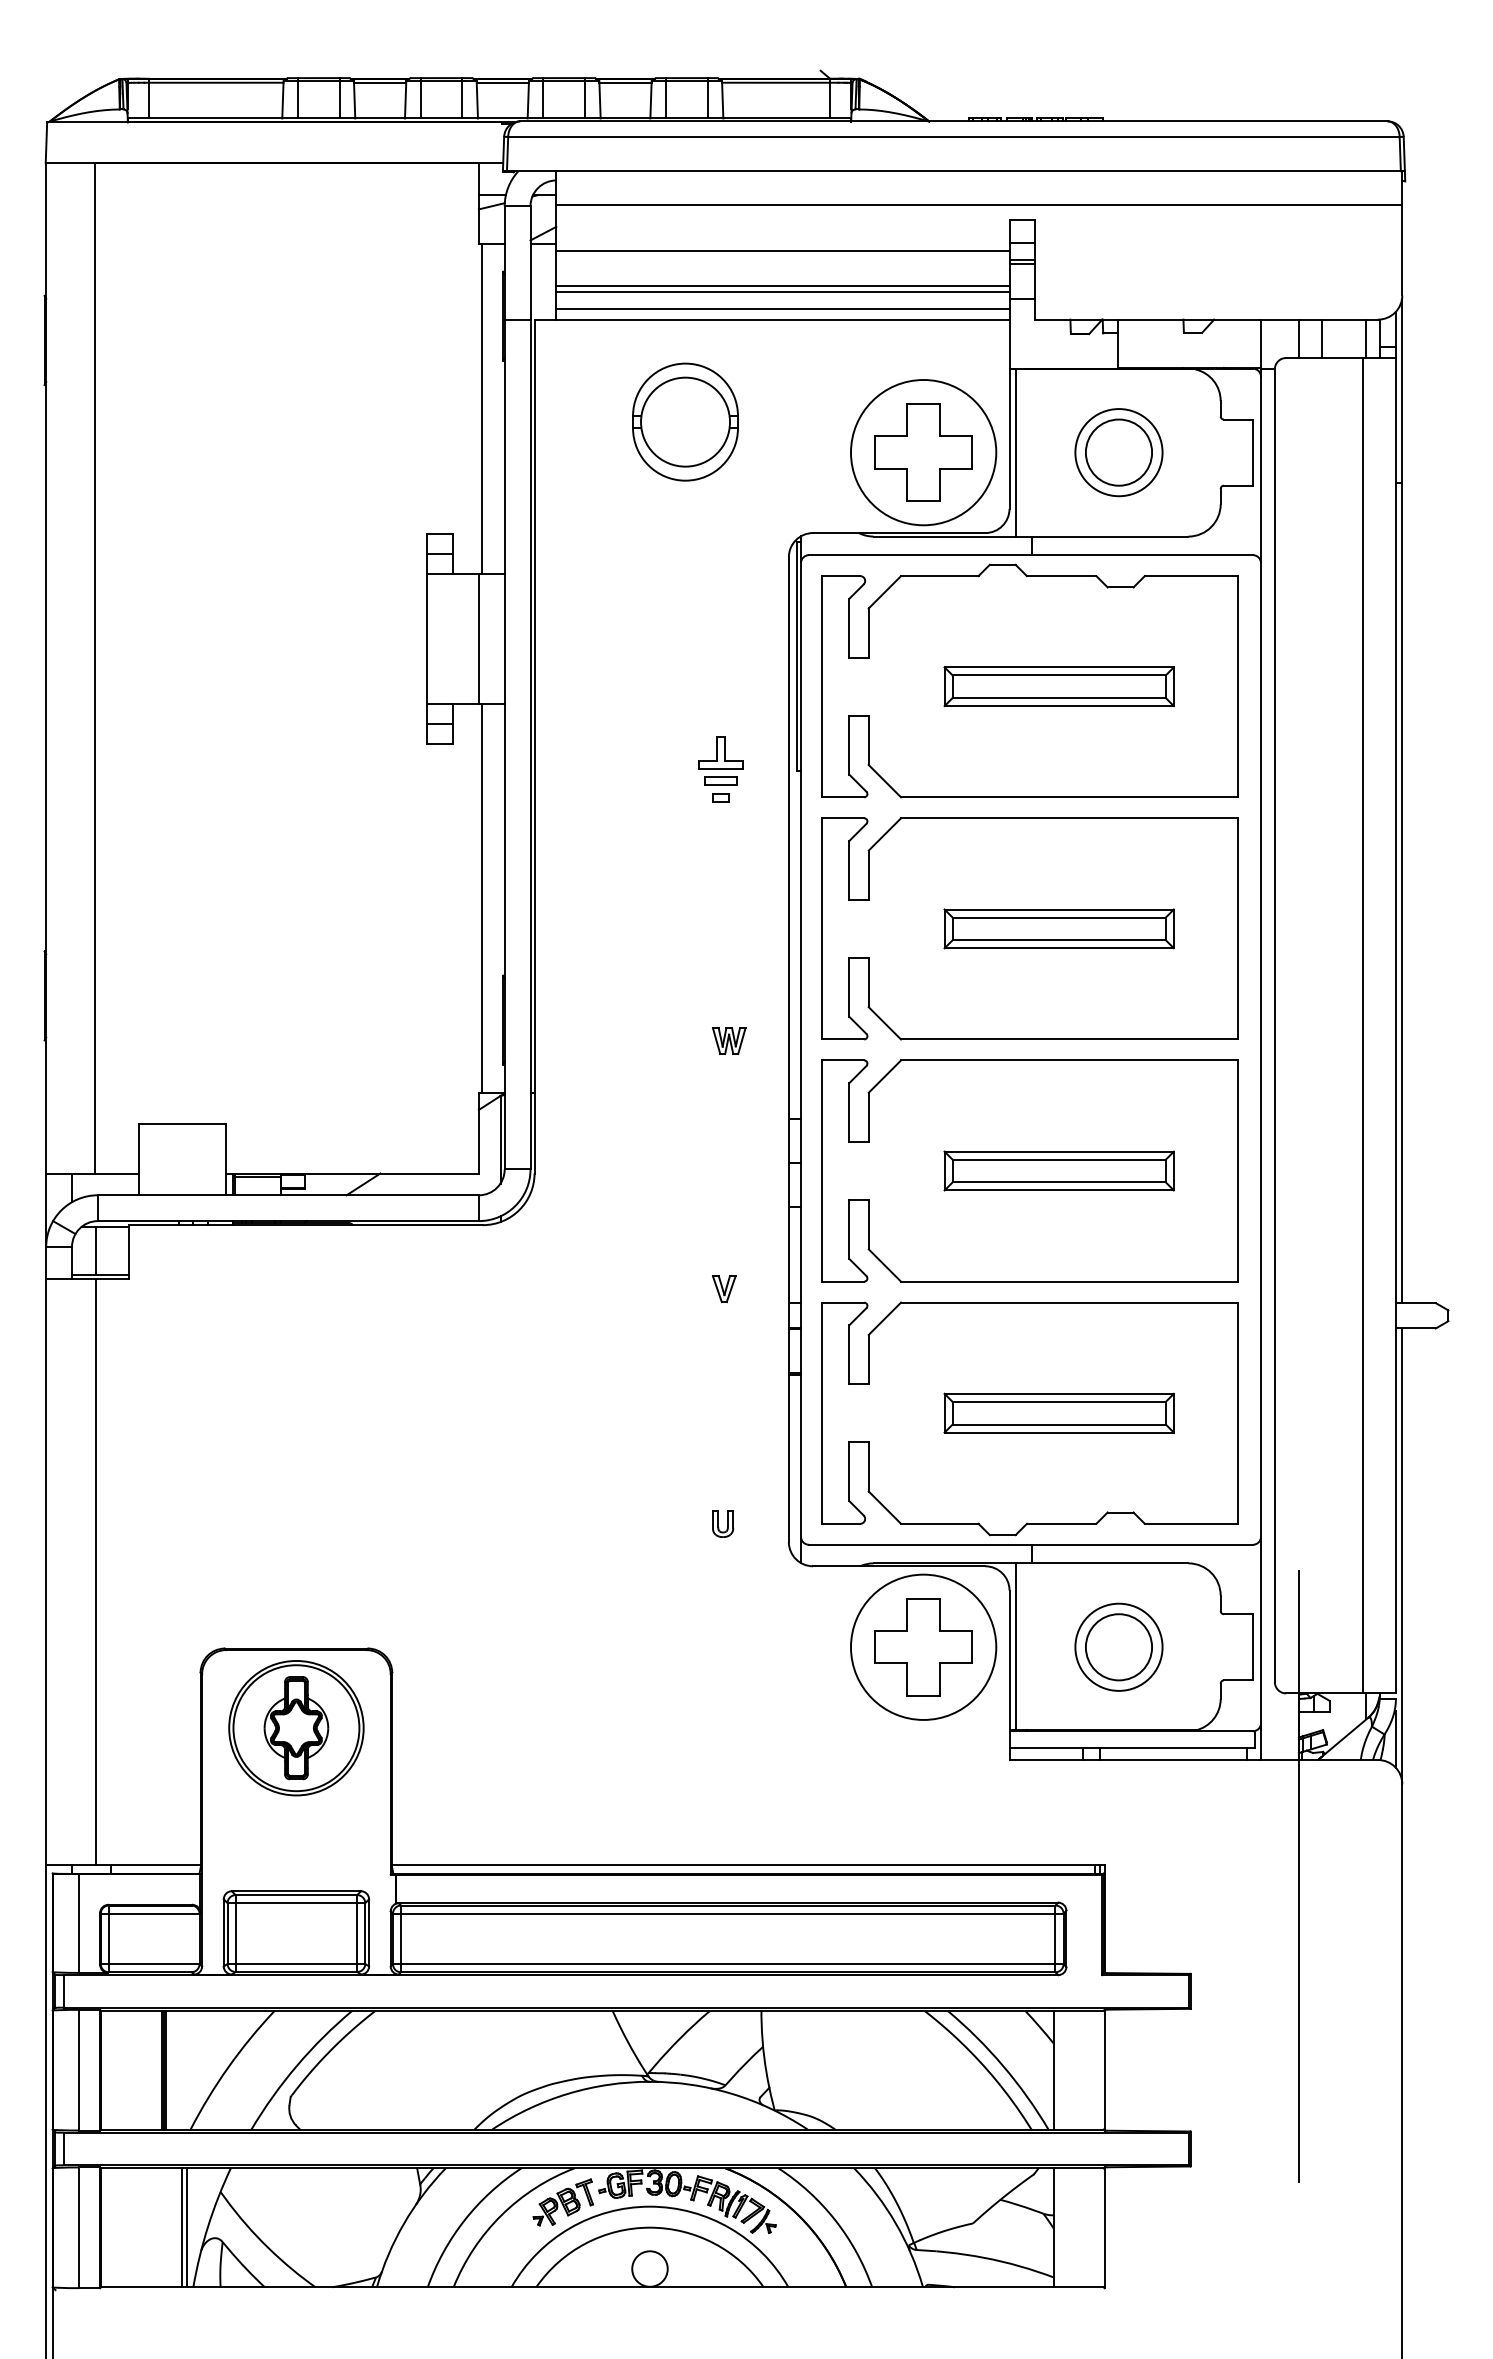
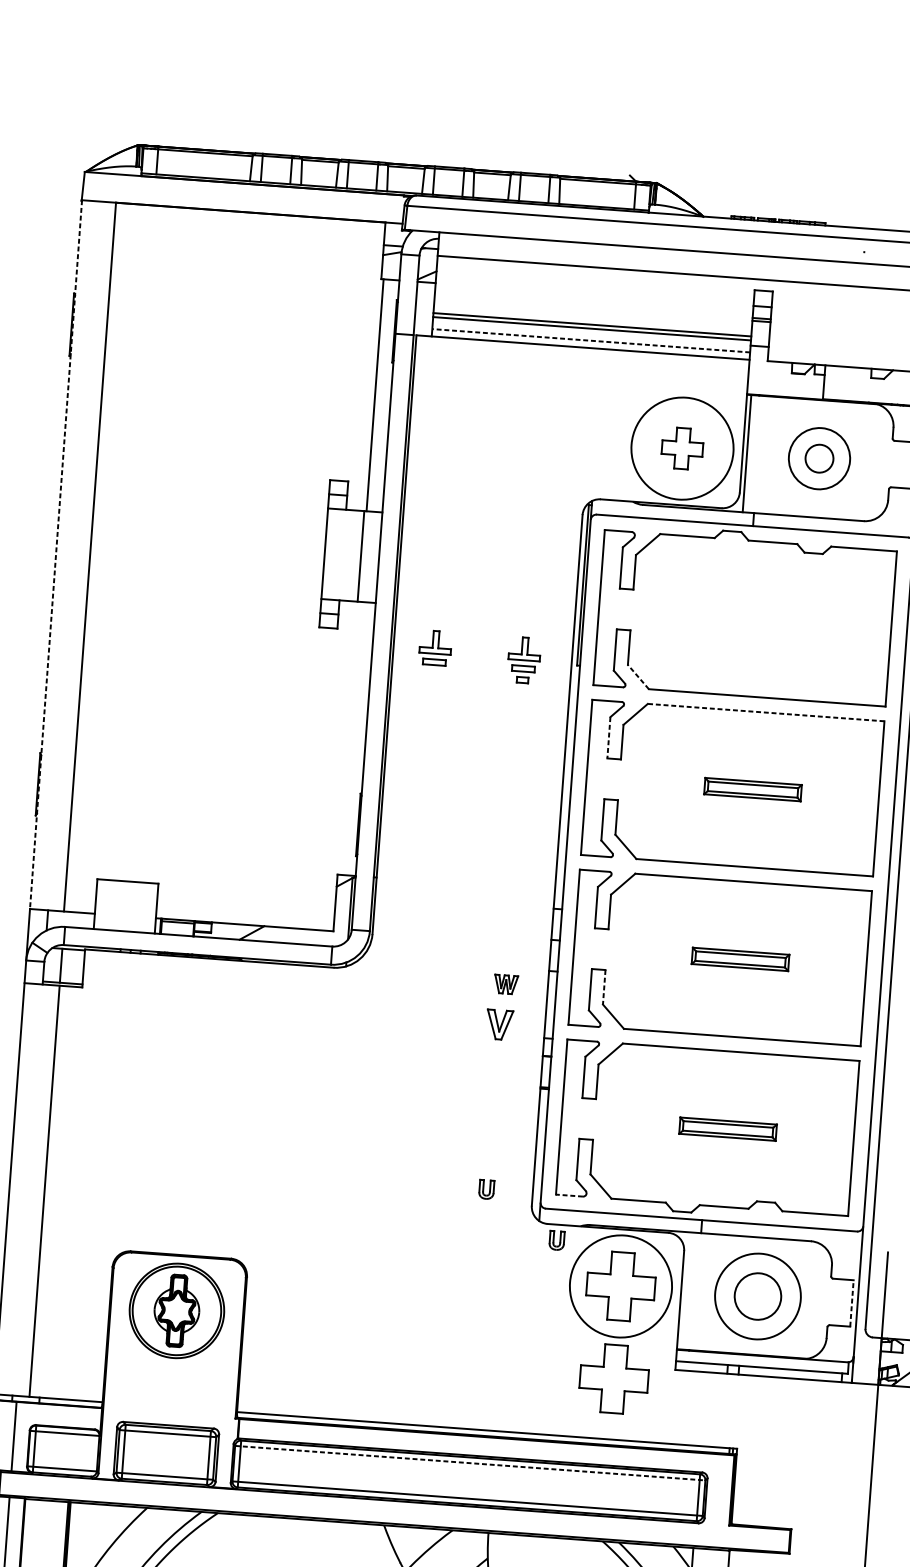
line: (782, 250) -> (593, 299), removed
line: (782, 309) -> (590, 340), solid -> dashed
part: (685, 421) -> (517, 414), removed
part: (923, 452) -> (682, 448), size x0.6
circle: (1118, 452) -> (819, 458), size x0.6
line: (46, 668) -> (56, 554), solid -> dashed
part: (1058, 686) -> (765, 619), removed
part: (593, 760) -> (435, 647), added
line: (884, 781) -> (638, 677), solid -> dashed
line: (1069, 818) -> (765, 712), solid -> dashed
line: (849, 870) -> (608, 737), solid -> dashed
line: (482, 897) -> (350, 737), removed
part: (1058, 928) -> (752, 789), size x0.6
part: (729, 1040) -> (506, 984), moved
part: (1058, 1170) -> (740, 959), size x0.6
line: (868, 1224) -> (604, 987), solid -> dashed
part: (724, 1289) -> (499, 1025), size x1.6
part: (1058, 1412) -> (727, 1128), size x0.6
line: (840, 1523) -> (569, 1195), solid -> dashed
part: (828, 1588) -> (557, 1240), added
line: (1015, 1646) -> (685, 1290), removed
circle: (1118, 1646) -> (757, 1295), size x1.4
line: (1252, 1646) -> (851, 1302), solid -> dashed
part: (923, 1779) -> (614, 1379), added
line: (728, 1913) -> (470, 1463), solid -> dashed

